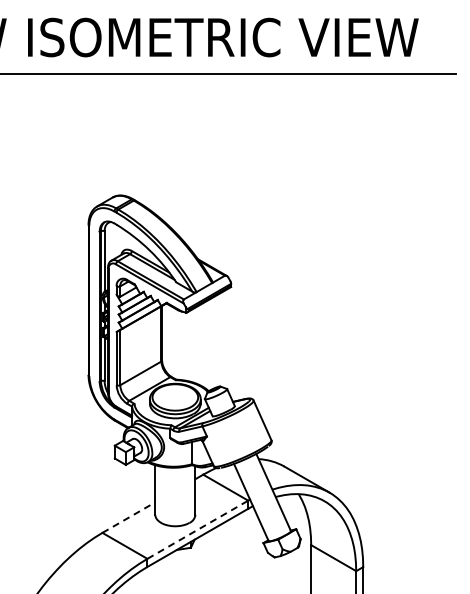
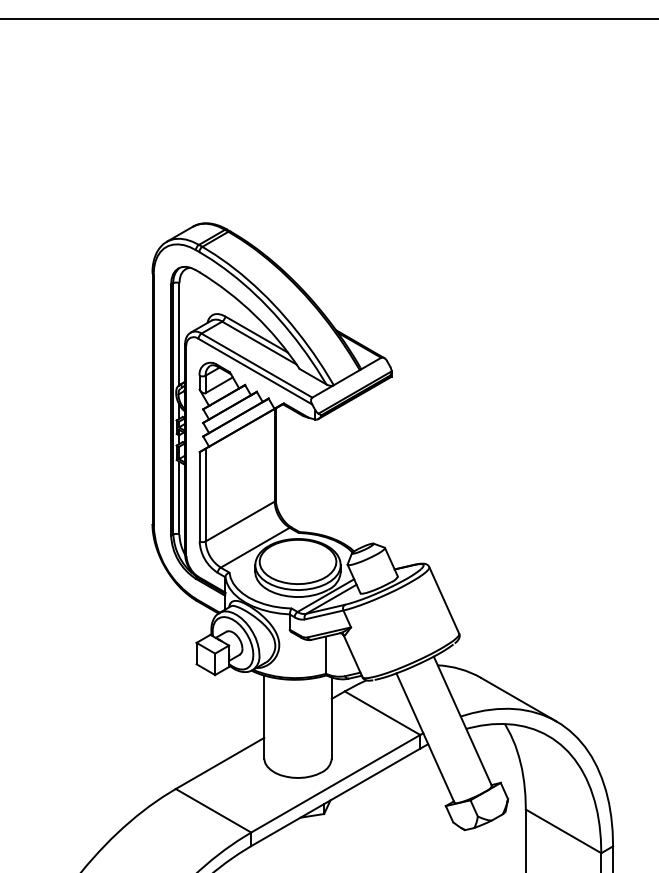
line: (129, 517) -> (221, 763), dashed -> solid
line: (198, 529) -> (336, 783), dashed -> solid

